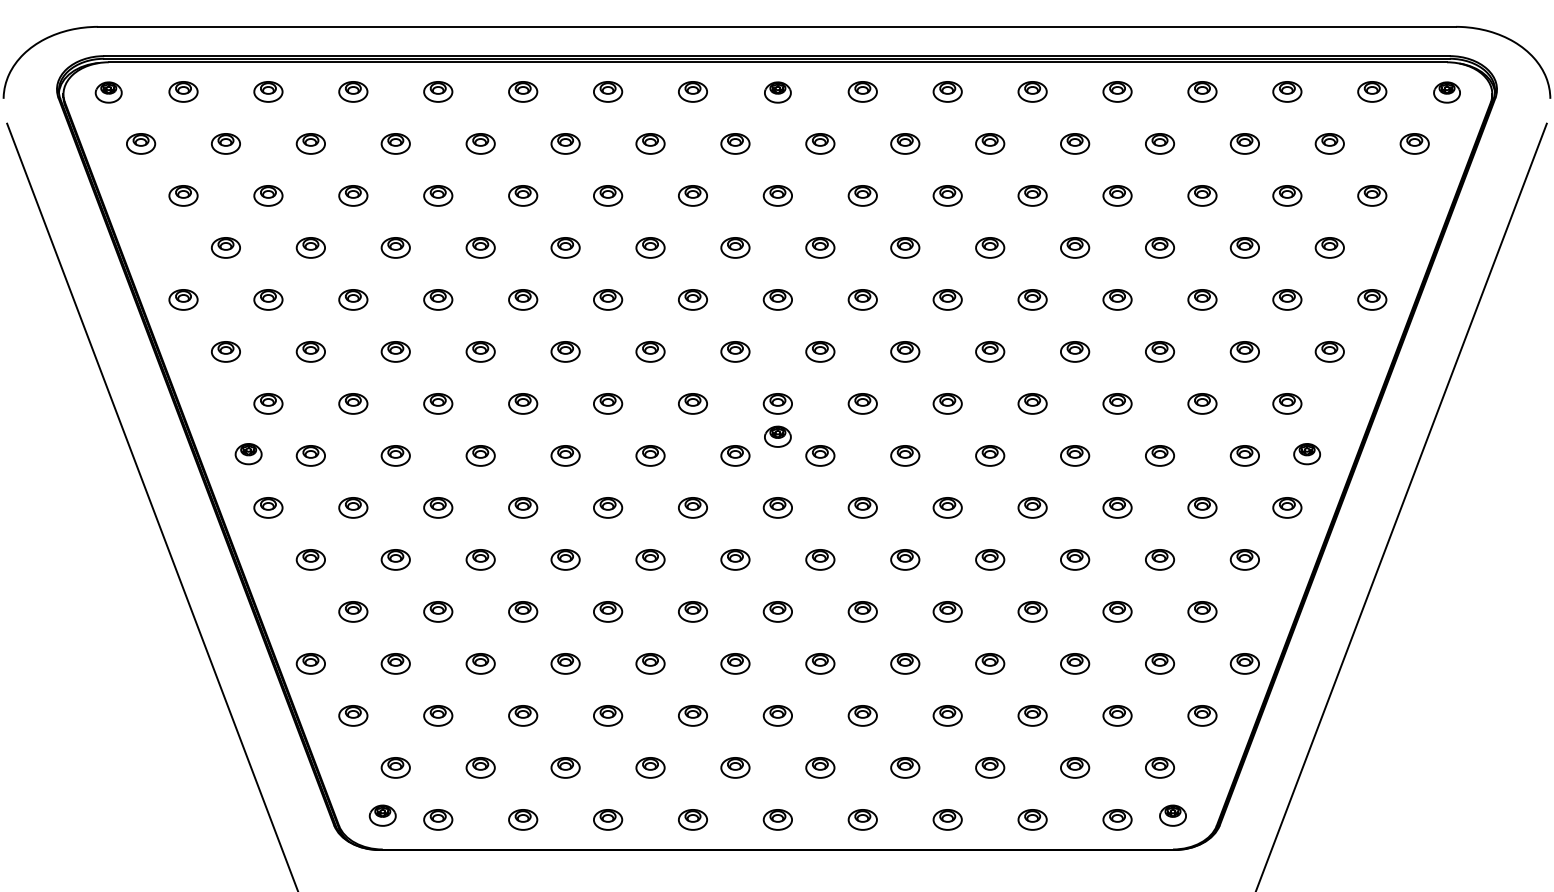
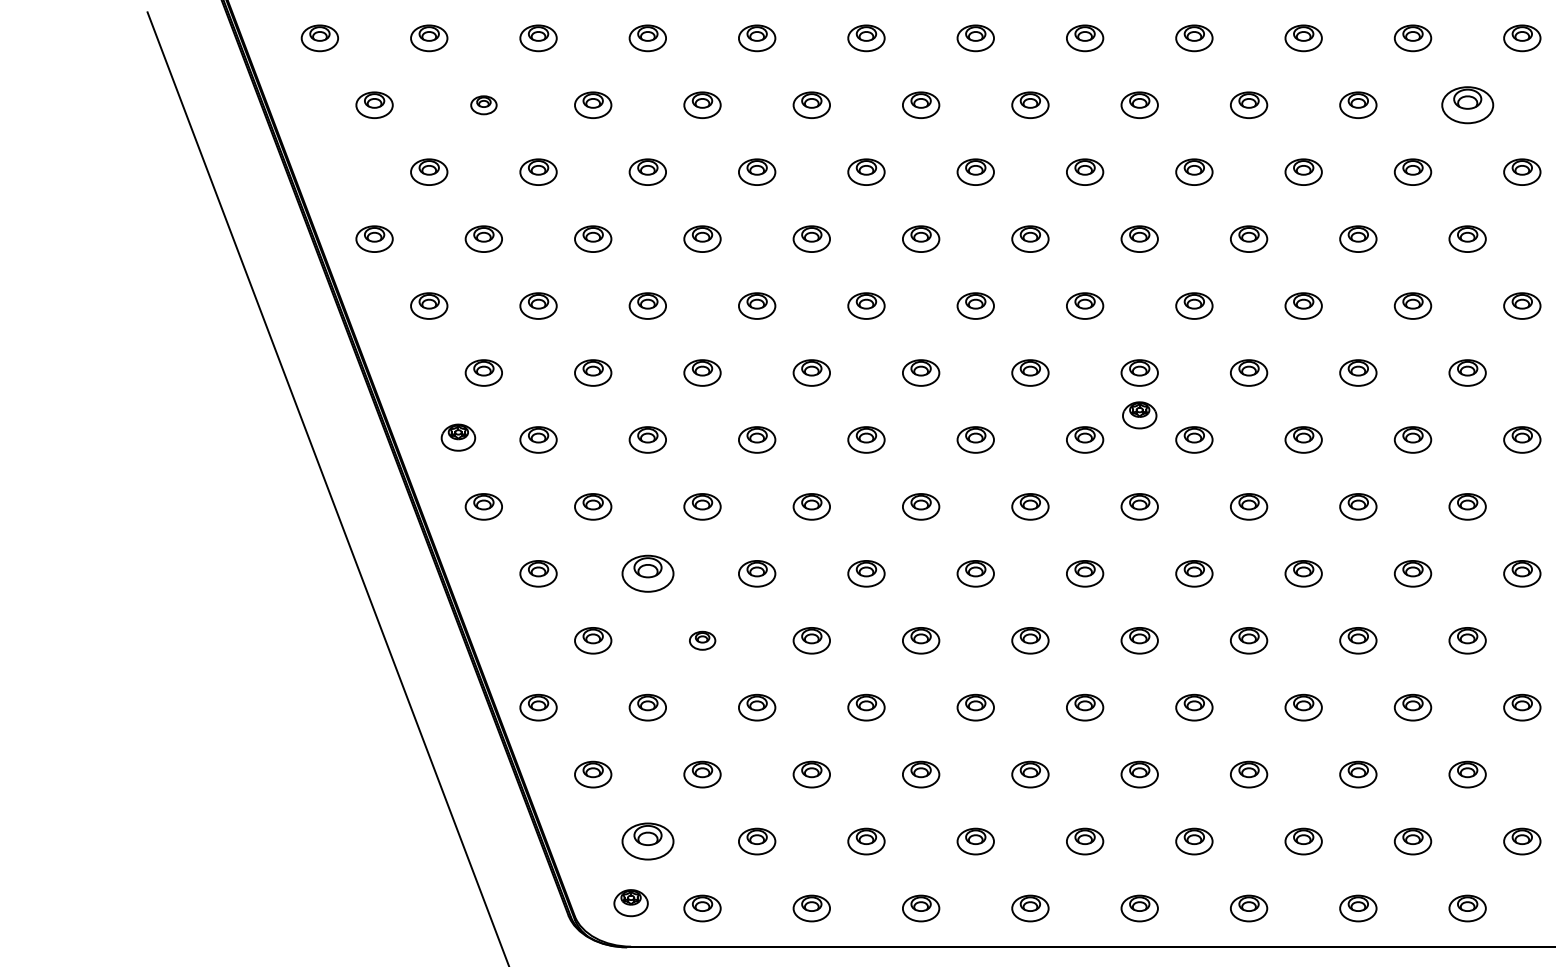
part: (268, 195) -> (483, 104), size x0.7
part: (1032, 195) -> (1467, 104), size x1.4
part: (395, 559) -> (647, 573), size x1.4
part: (438, 611) -> (702, 640), size x0.7
part: (395, 767) -> (647, 841), size x1.4

